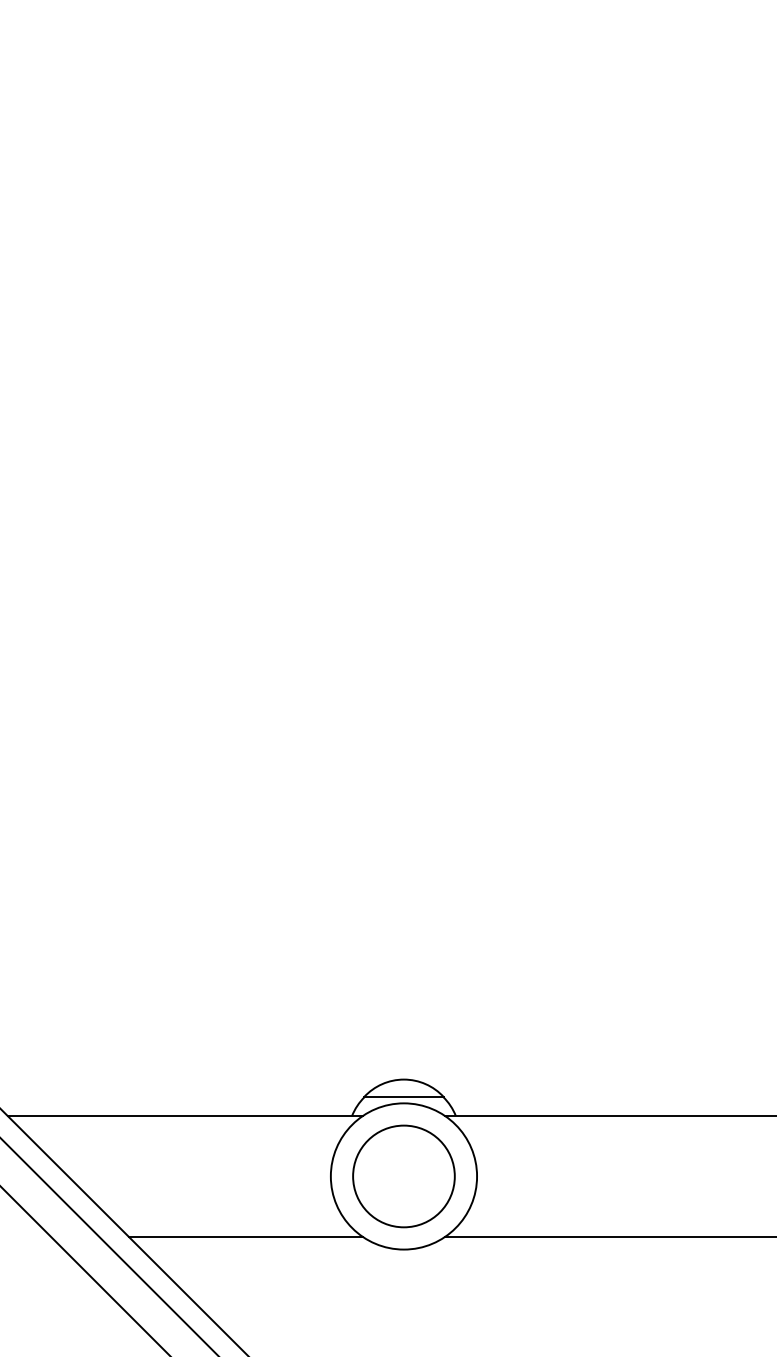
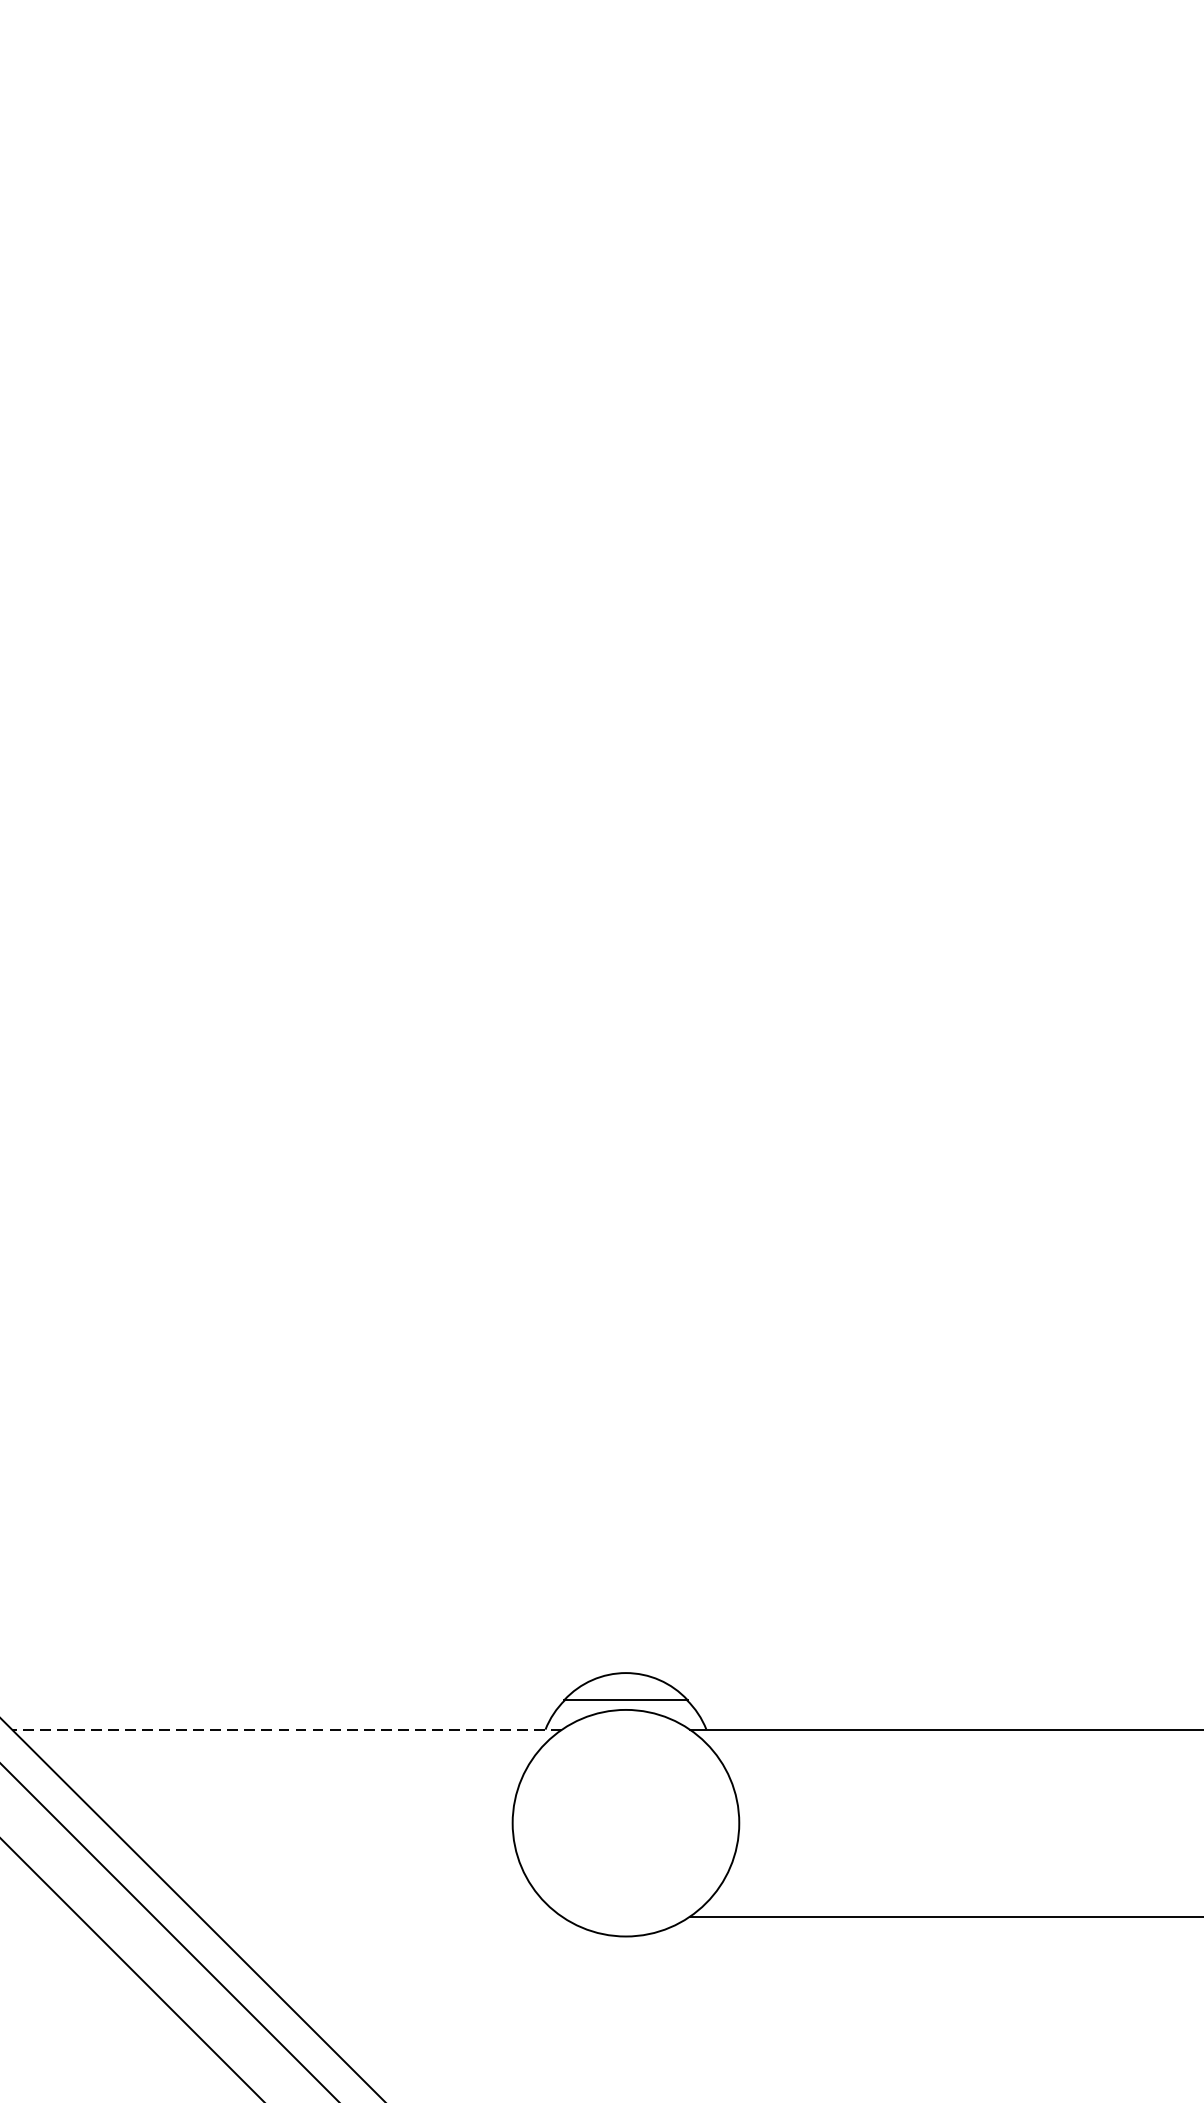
line: (184, 1116) -> (285, 1730), solid -> dashed
circle: (403, 1176) -> (625, 1823), removed
line: (245, 1236) -> (380, 1916), removed

